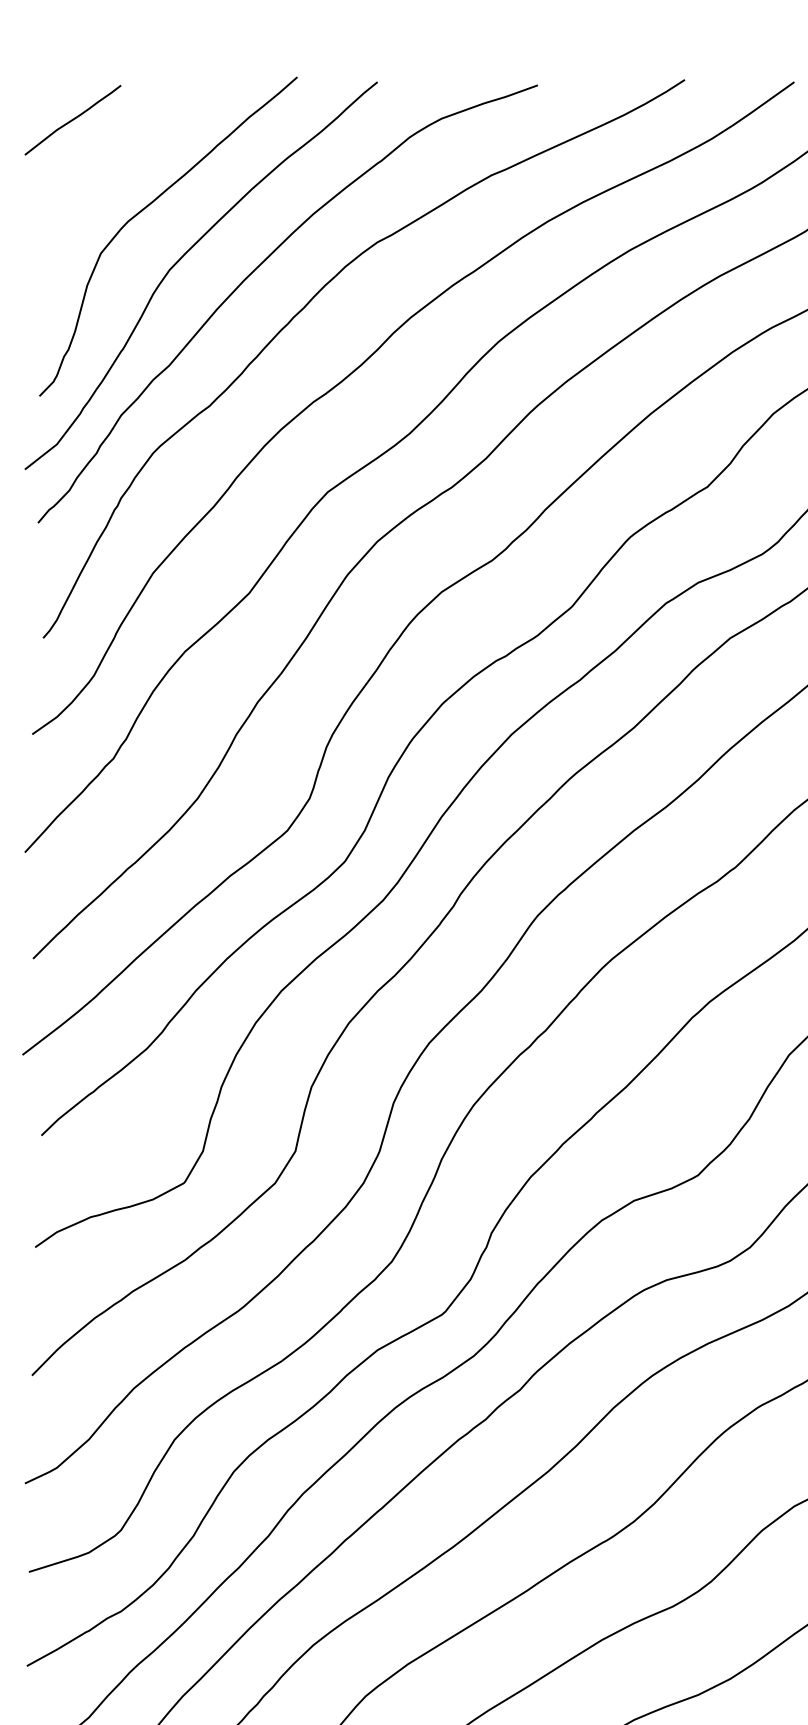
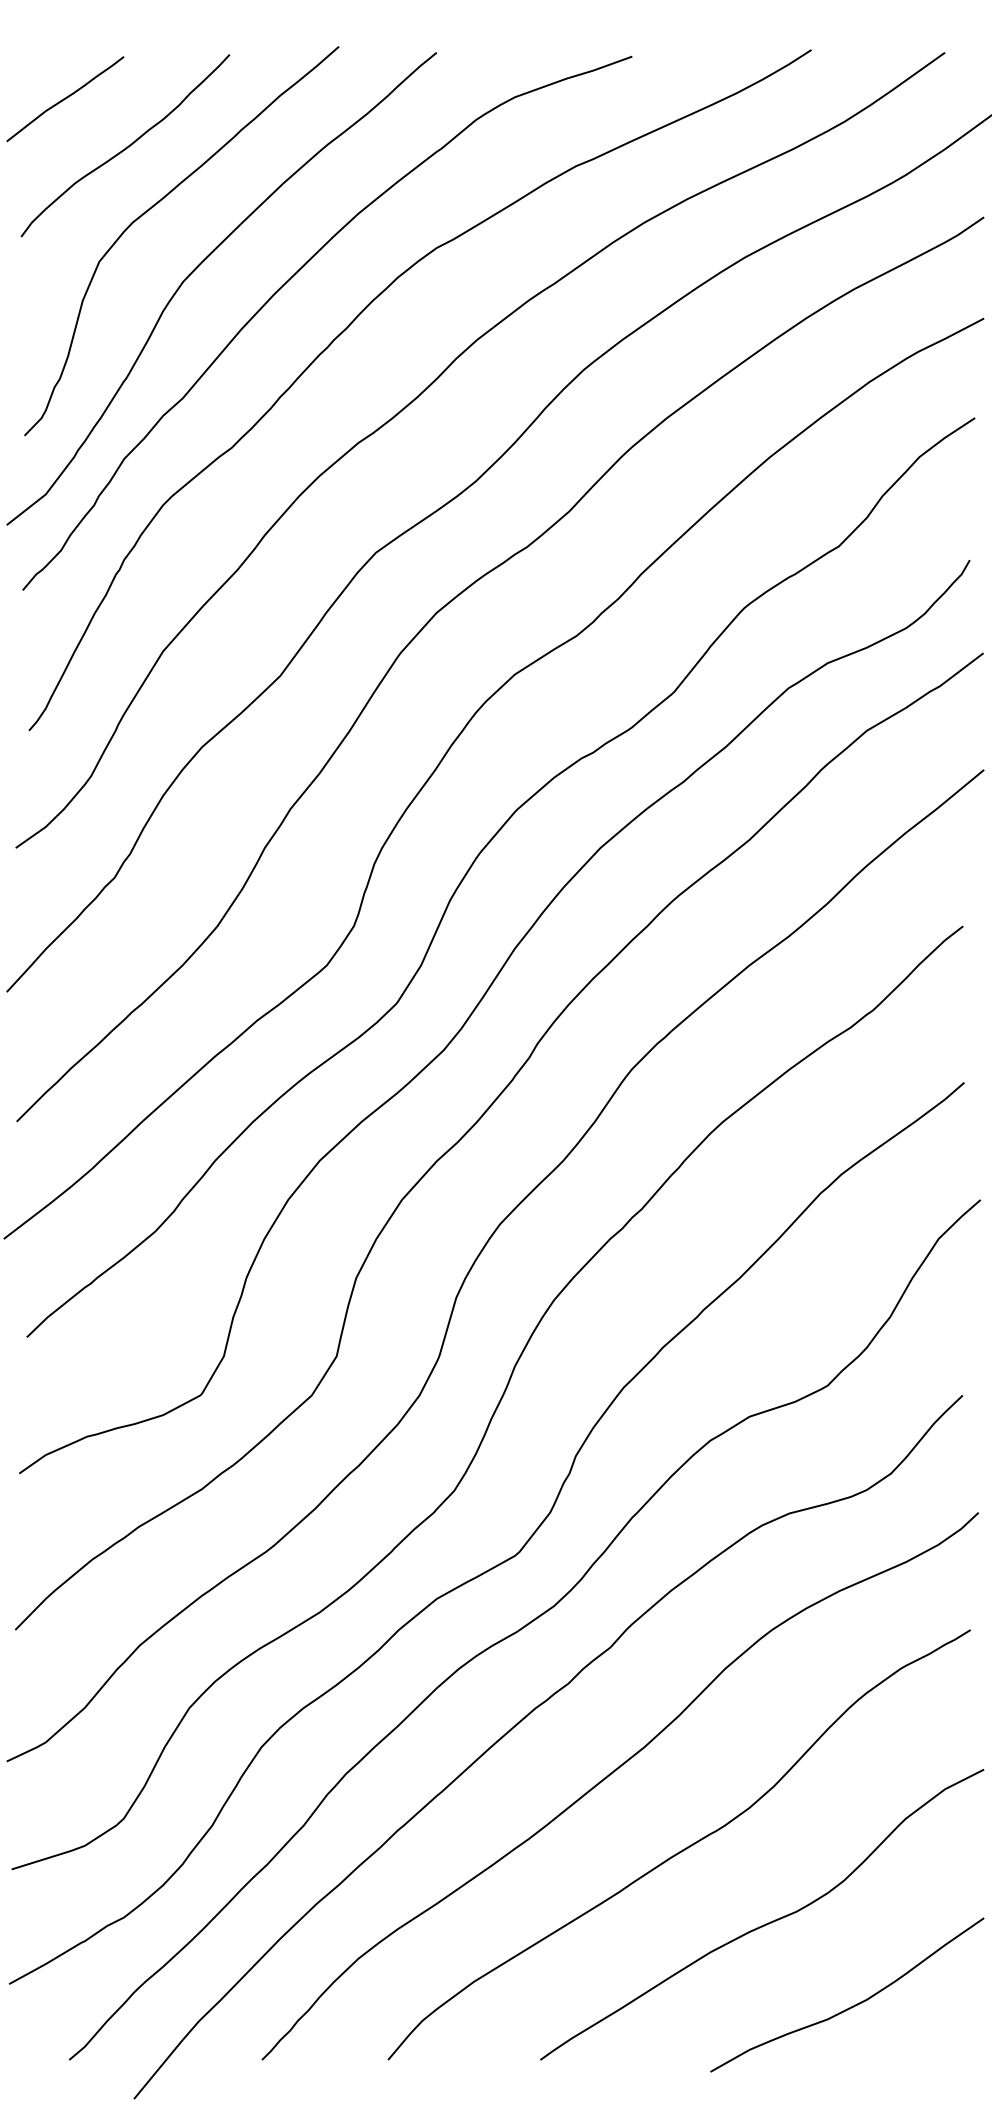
curve: (122, 159) -> (125, 147), added

